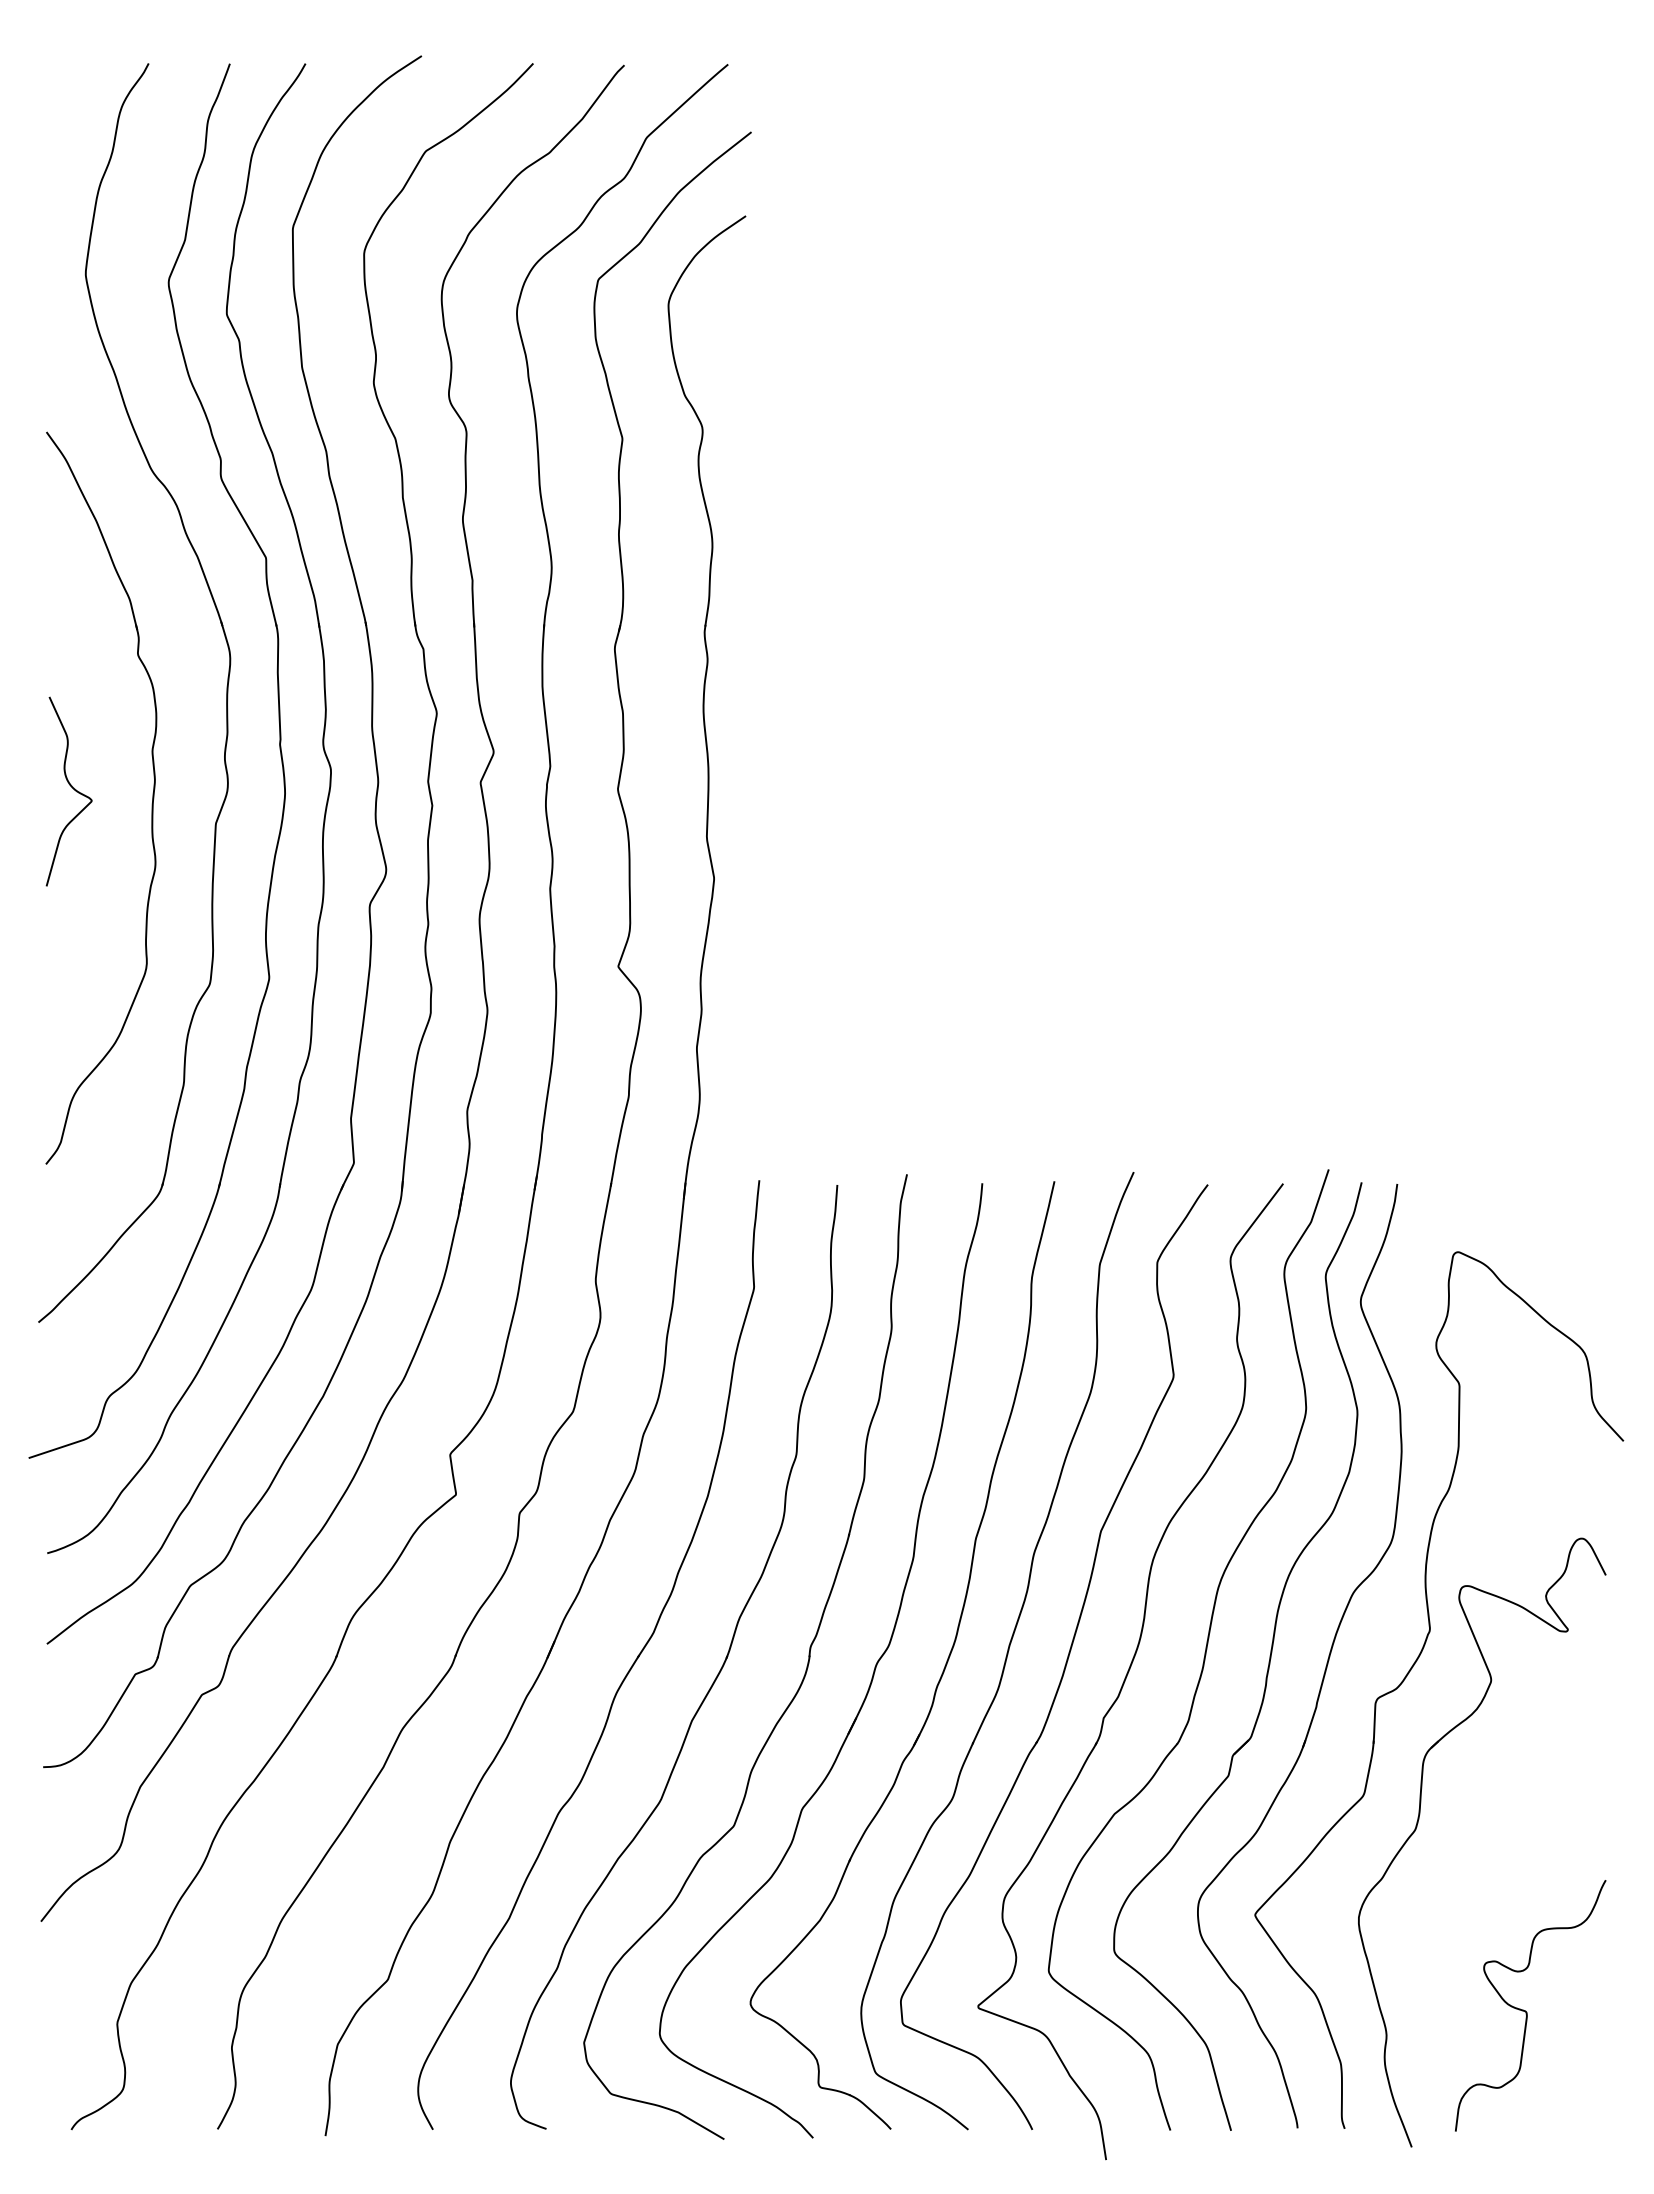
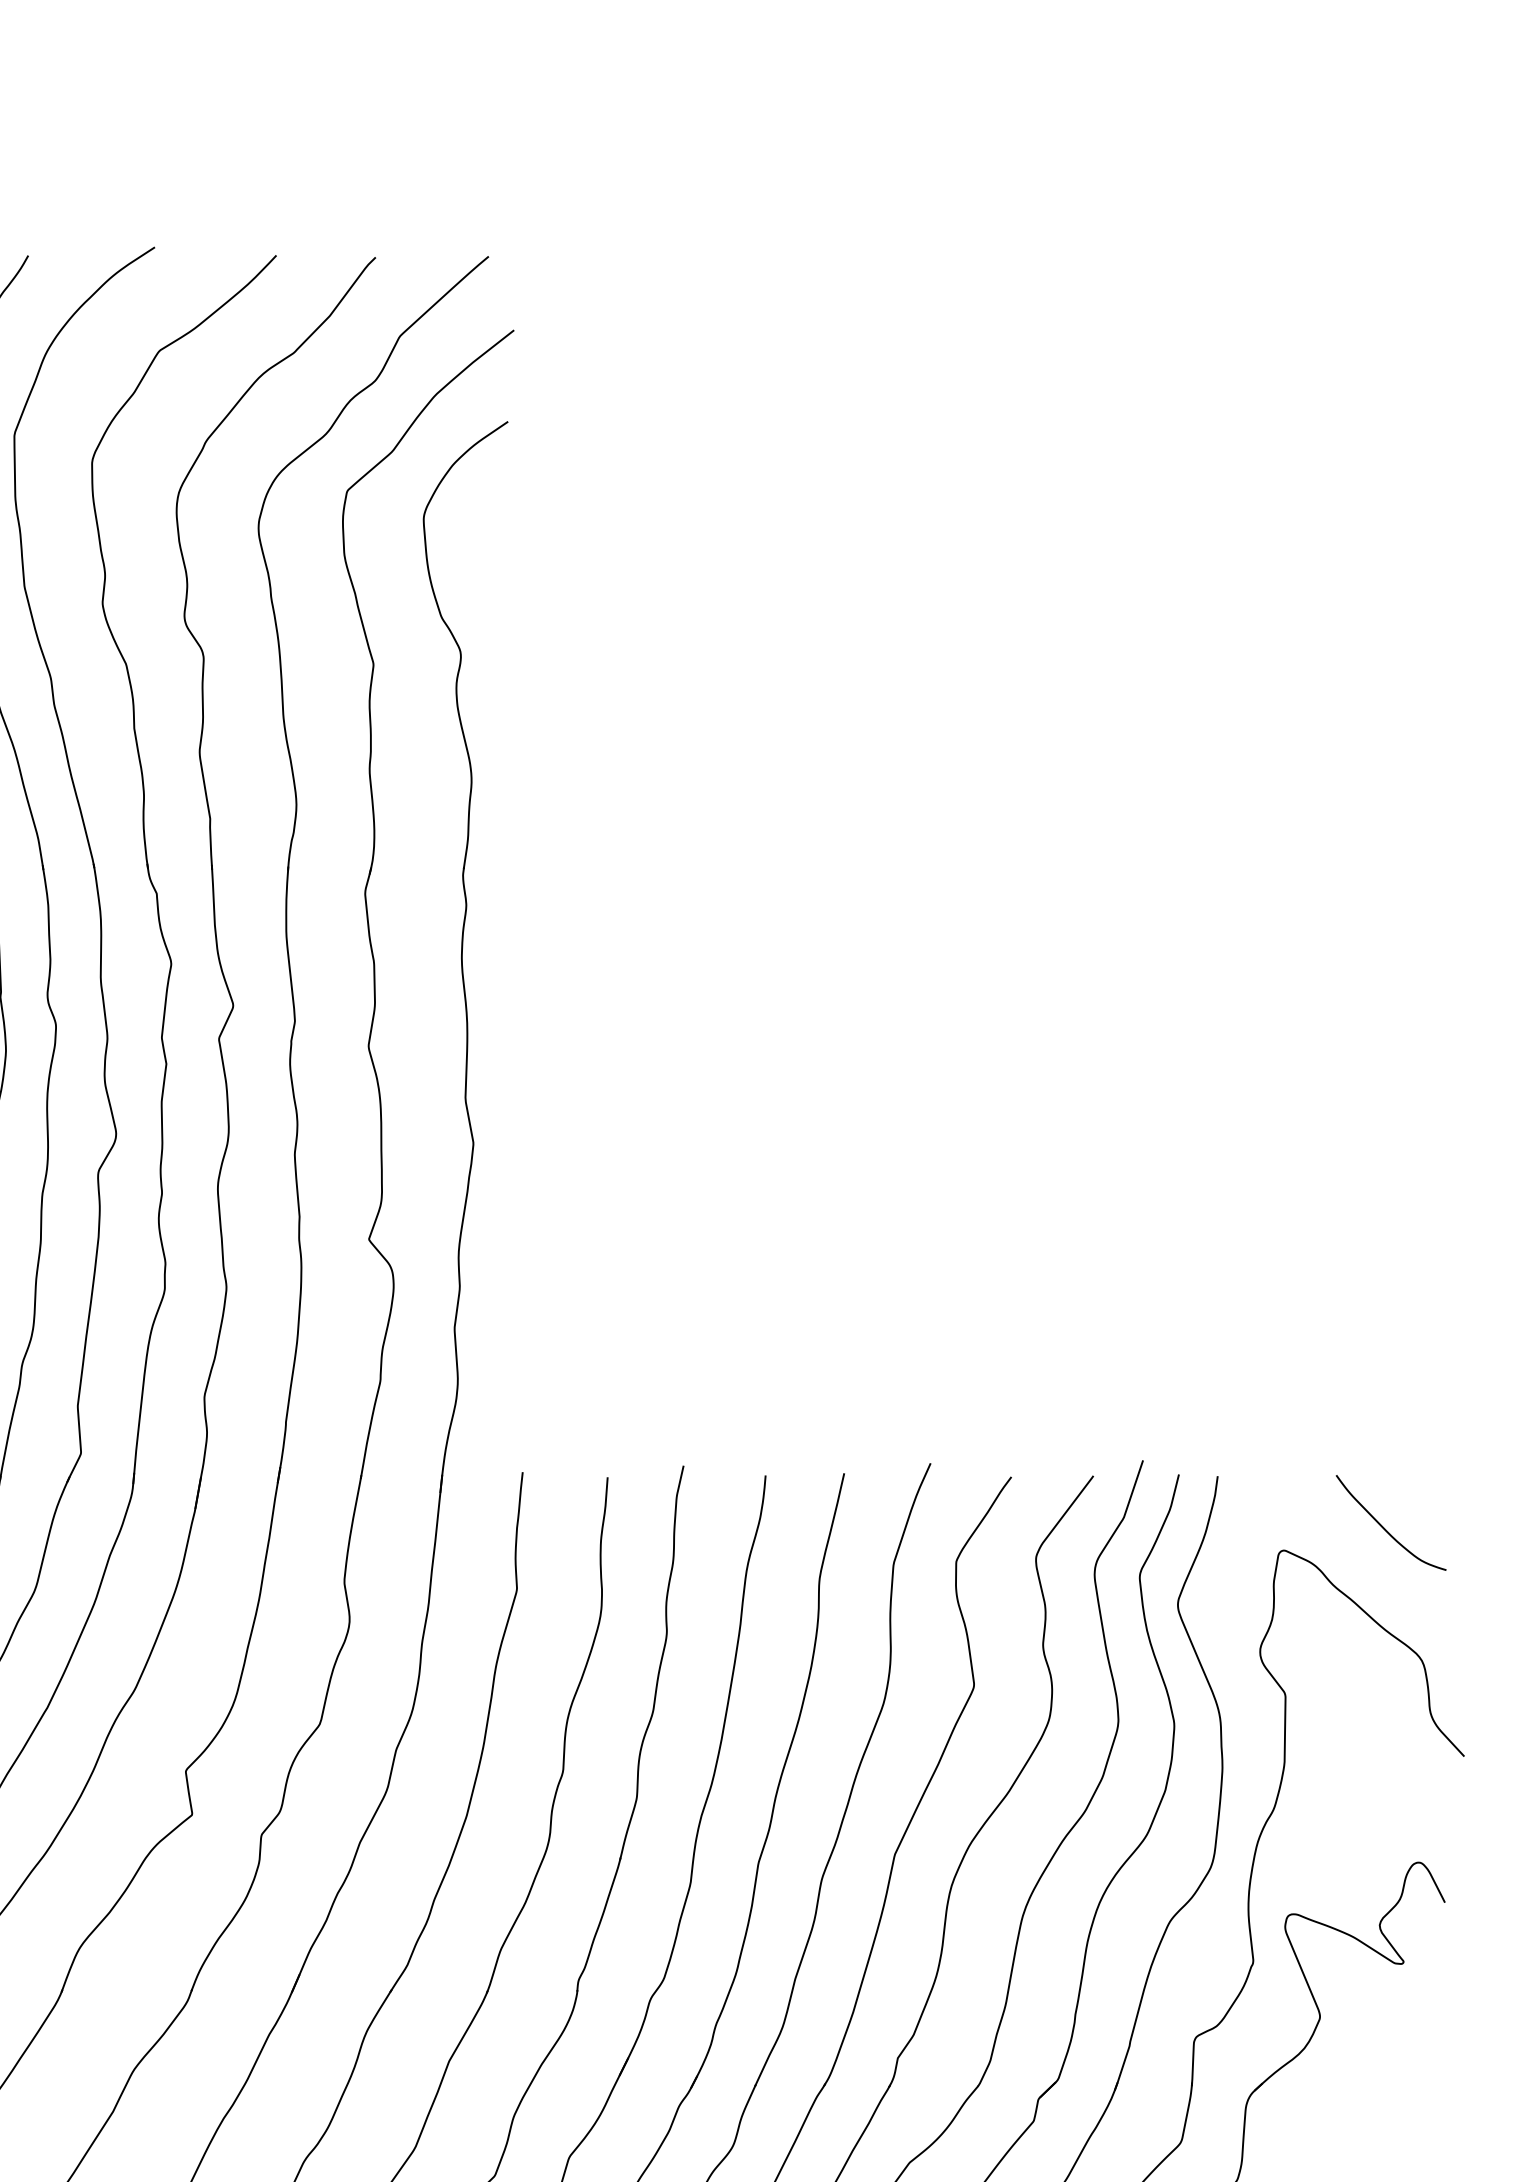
curve: (1550, 1231) -> (1384, 1528), added

